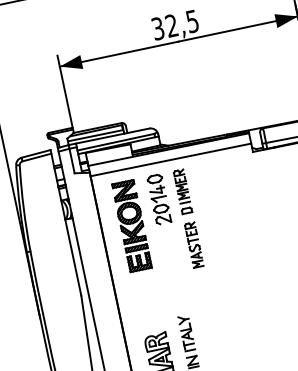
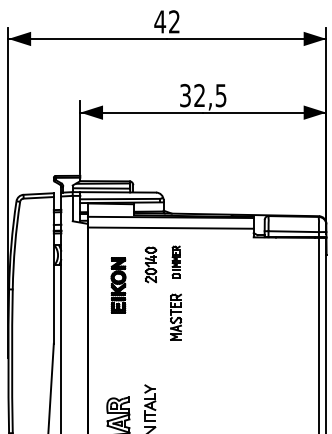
part: (183, 191) -> (176, 261), size x0.7
part: (158, 199) -> (150, 264), size x0.7
part: (132, 226) -> (118, 285), size x0.6

